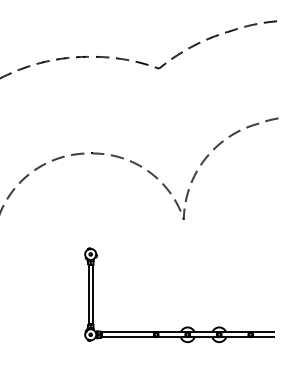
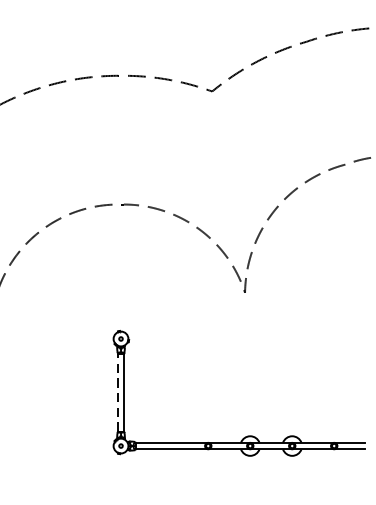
line: (88, 294) -> (118, 392), solid -> dashed

